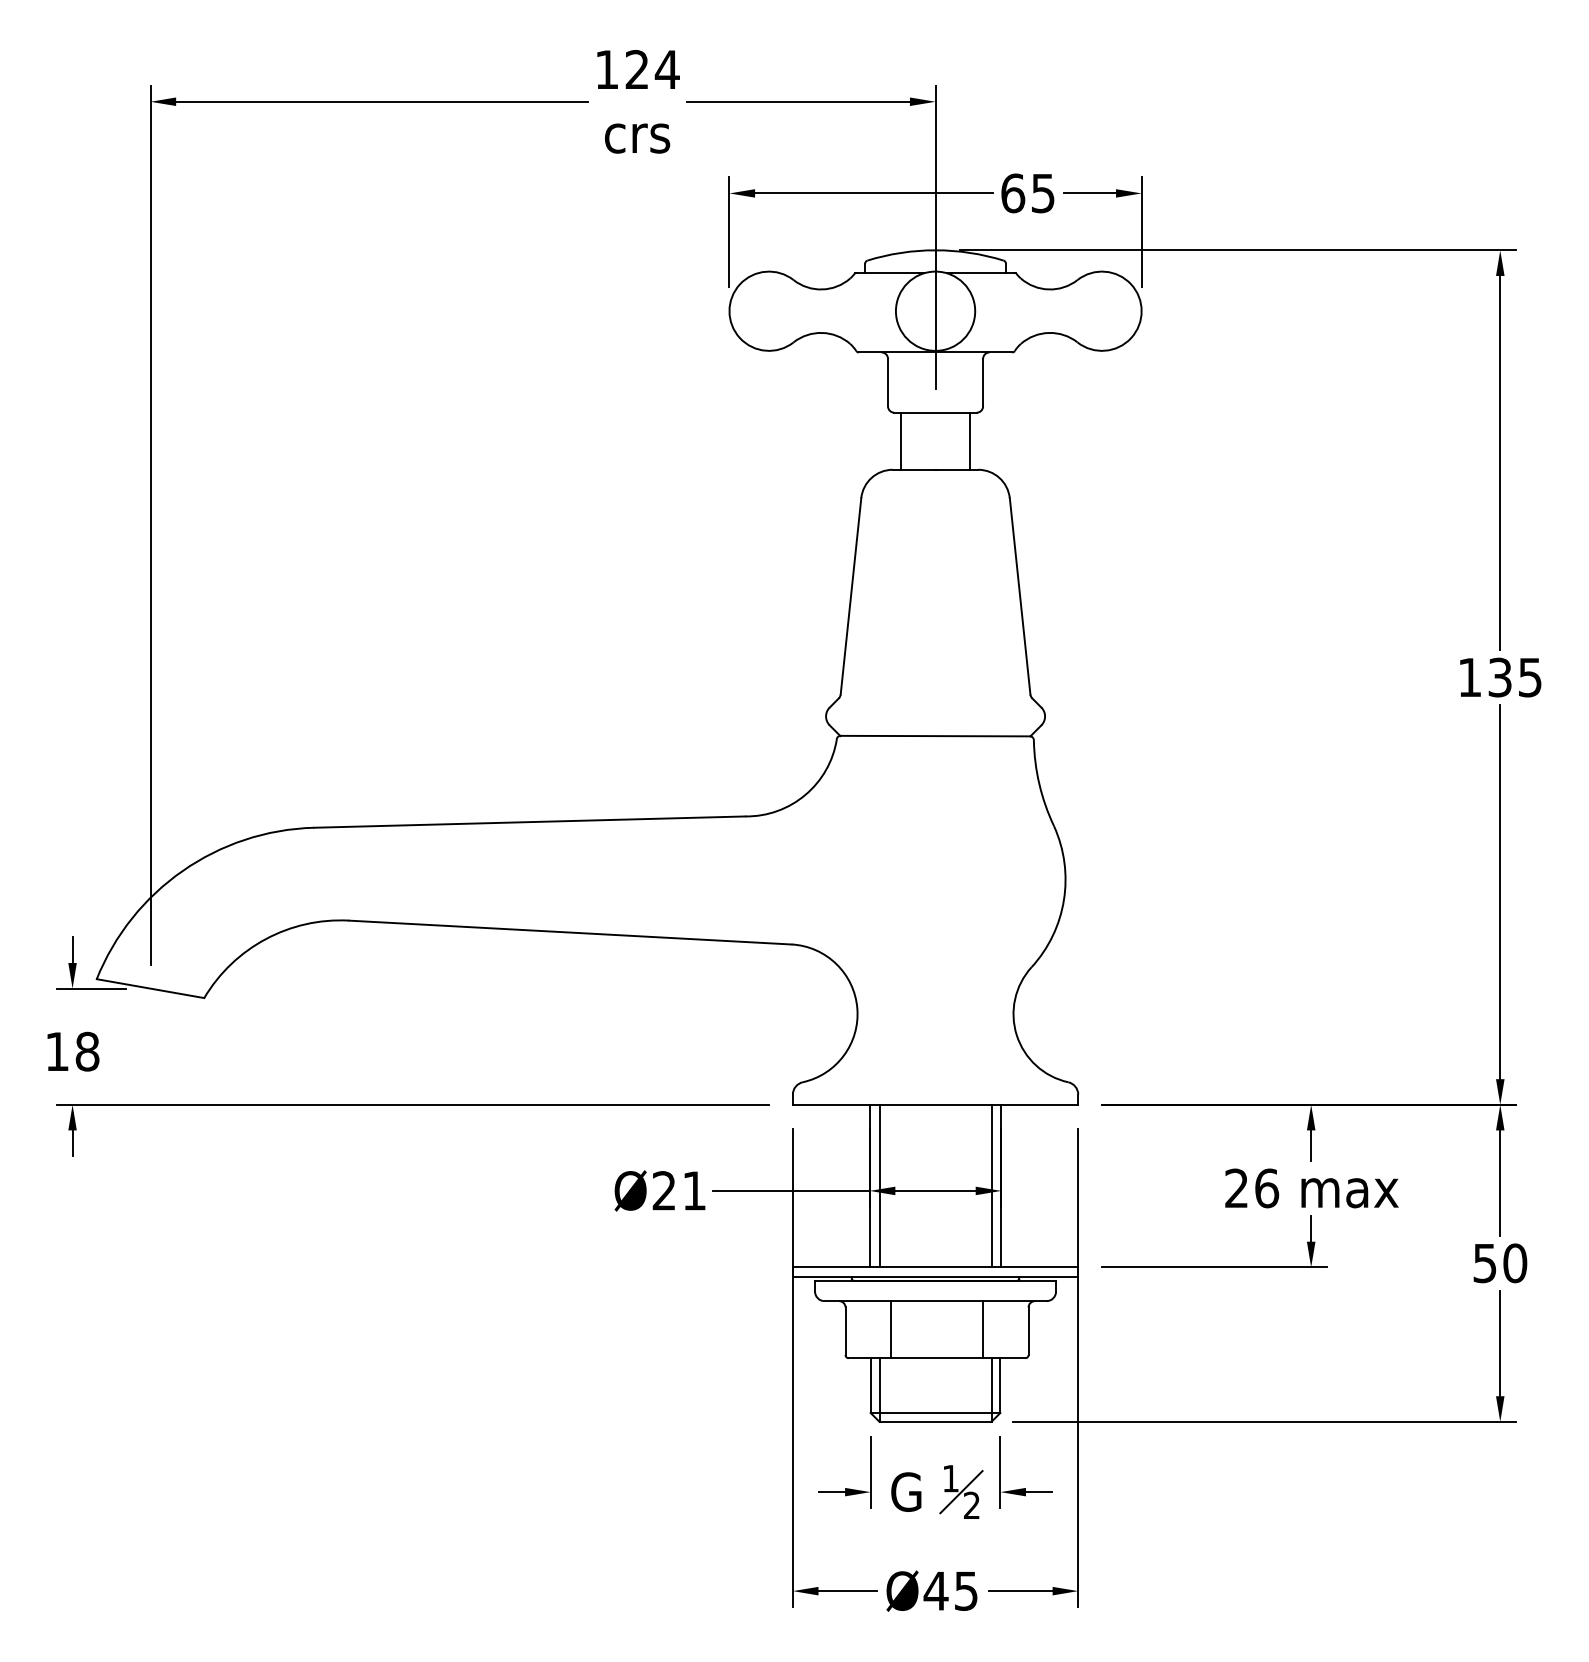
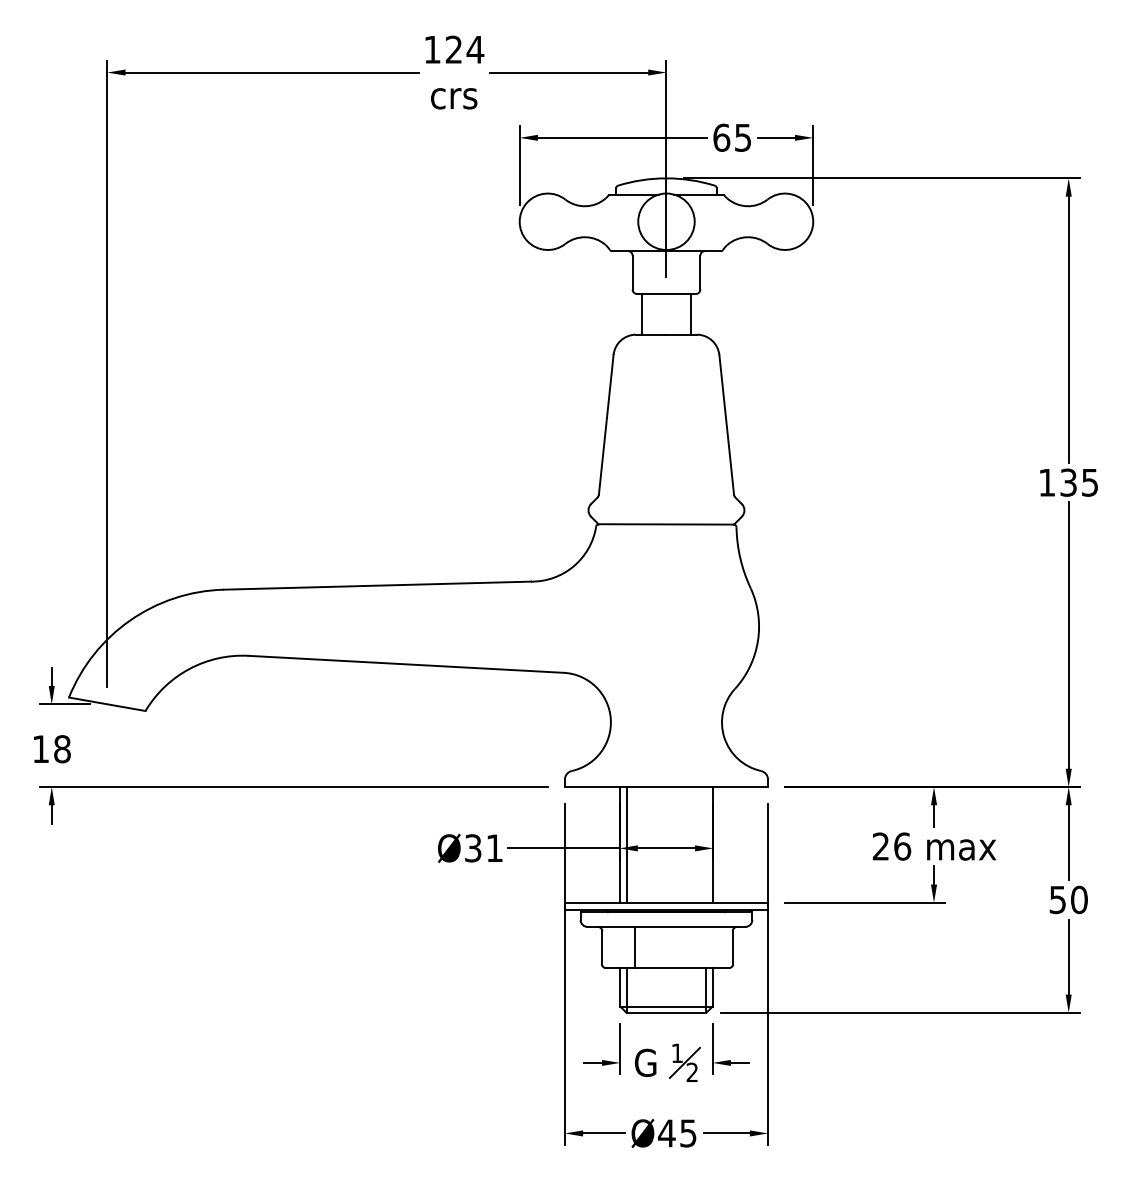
line: (991, 1185) -> (706, 844), removed
text: (663, 1190) -> (472, 848), Ø21 -> Ø31
line: (982, 1329) -> (699, 947), removed

